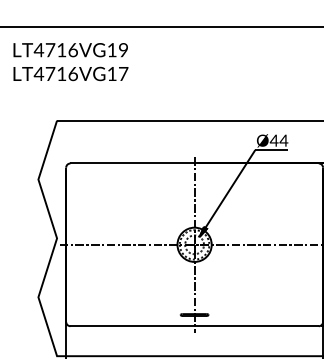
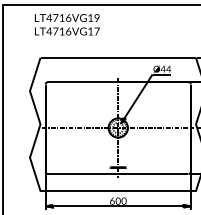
text: (71, 61) -> (67, 24), moved

